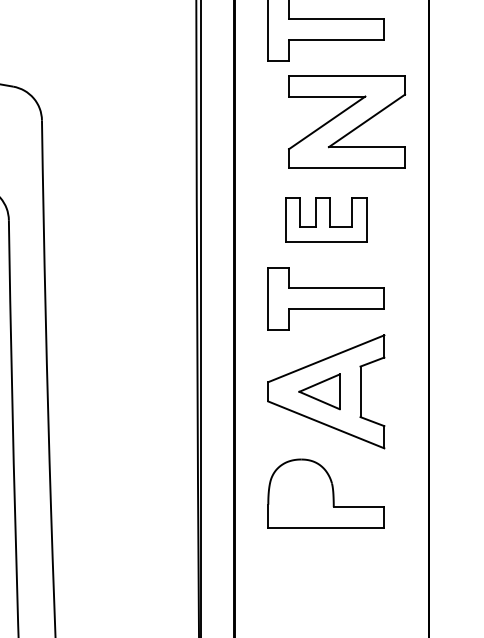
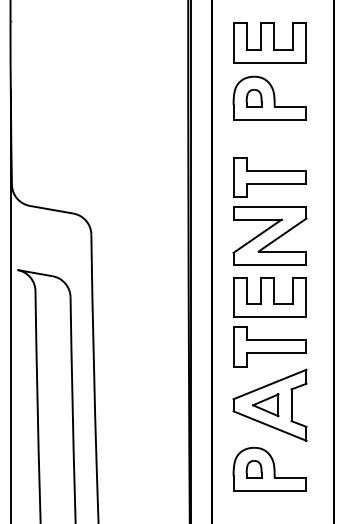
part: (346, 121) -> (269, 235), moved
part: (325, 220) -> (269, 297), size x1.43
part: (300, 494) -> (253, 469), added

